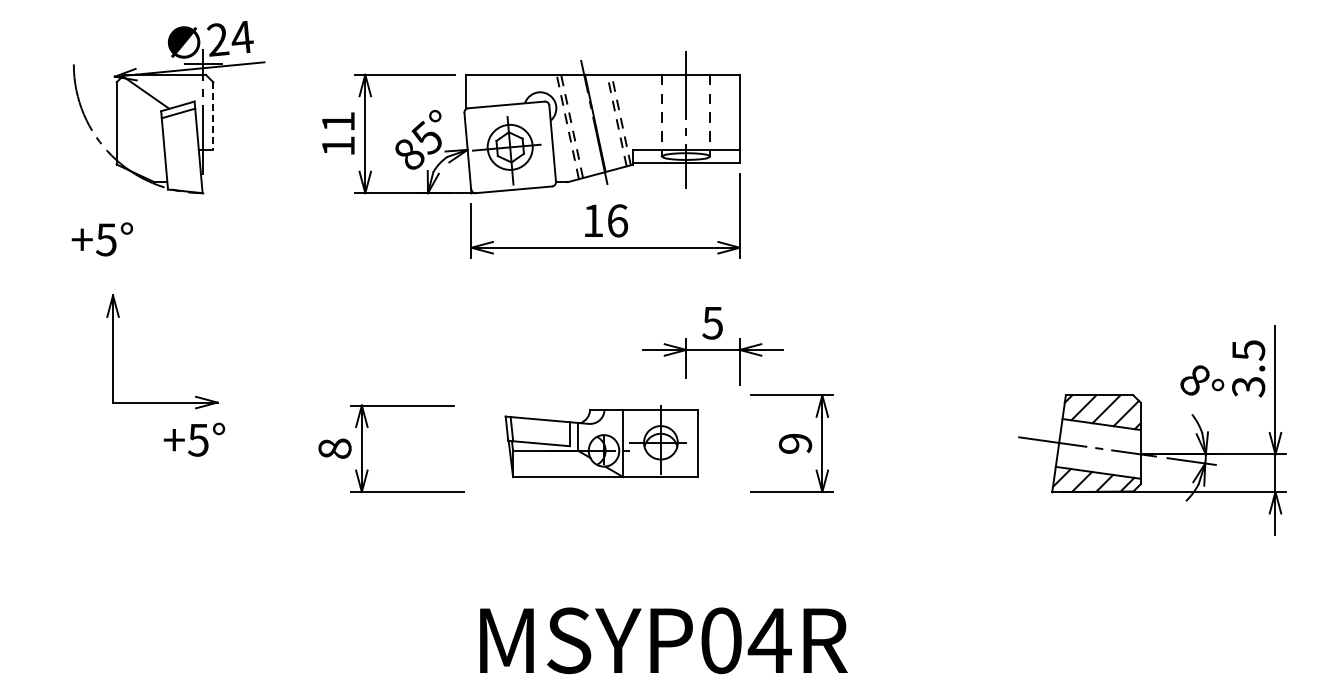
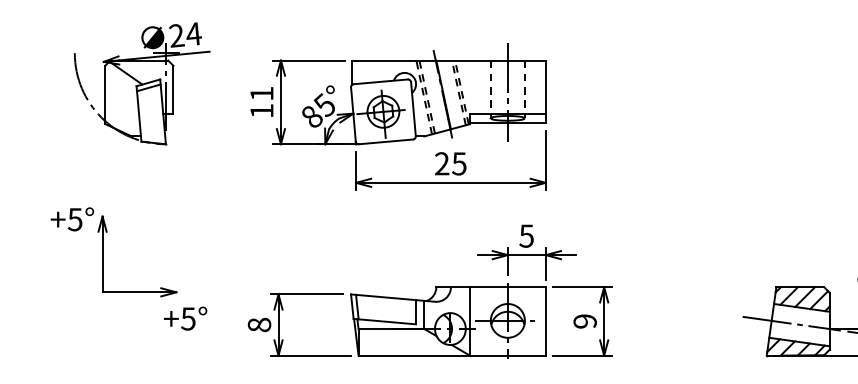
line: (213, 116) -> (173, 90), dashed -> solid
text: (605, 220) -> (450, 163), 16 -> 25
text: (102, 239) -> (72, 219), moved
text: (194, 439) -> (185, 318), moved
part: (601, 442) -> (447, 320), size x1.43

